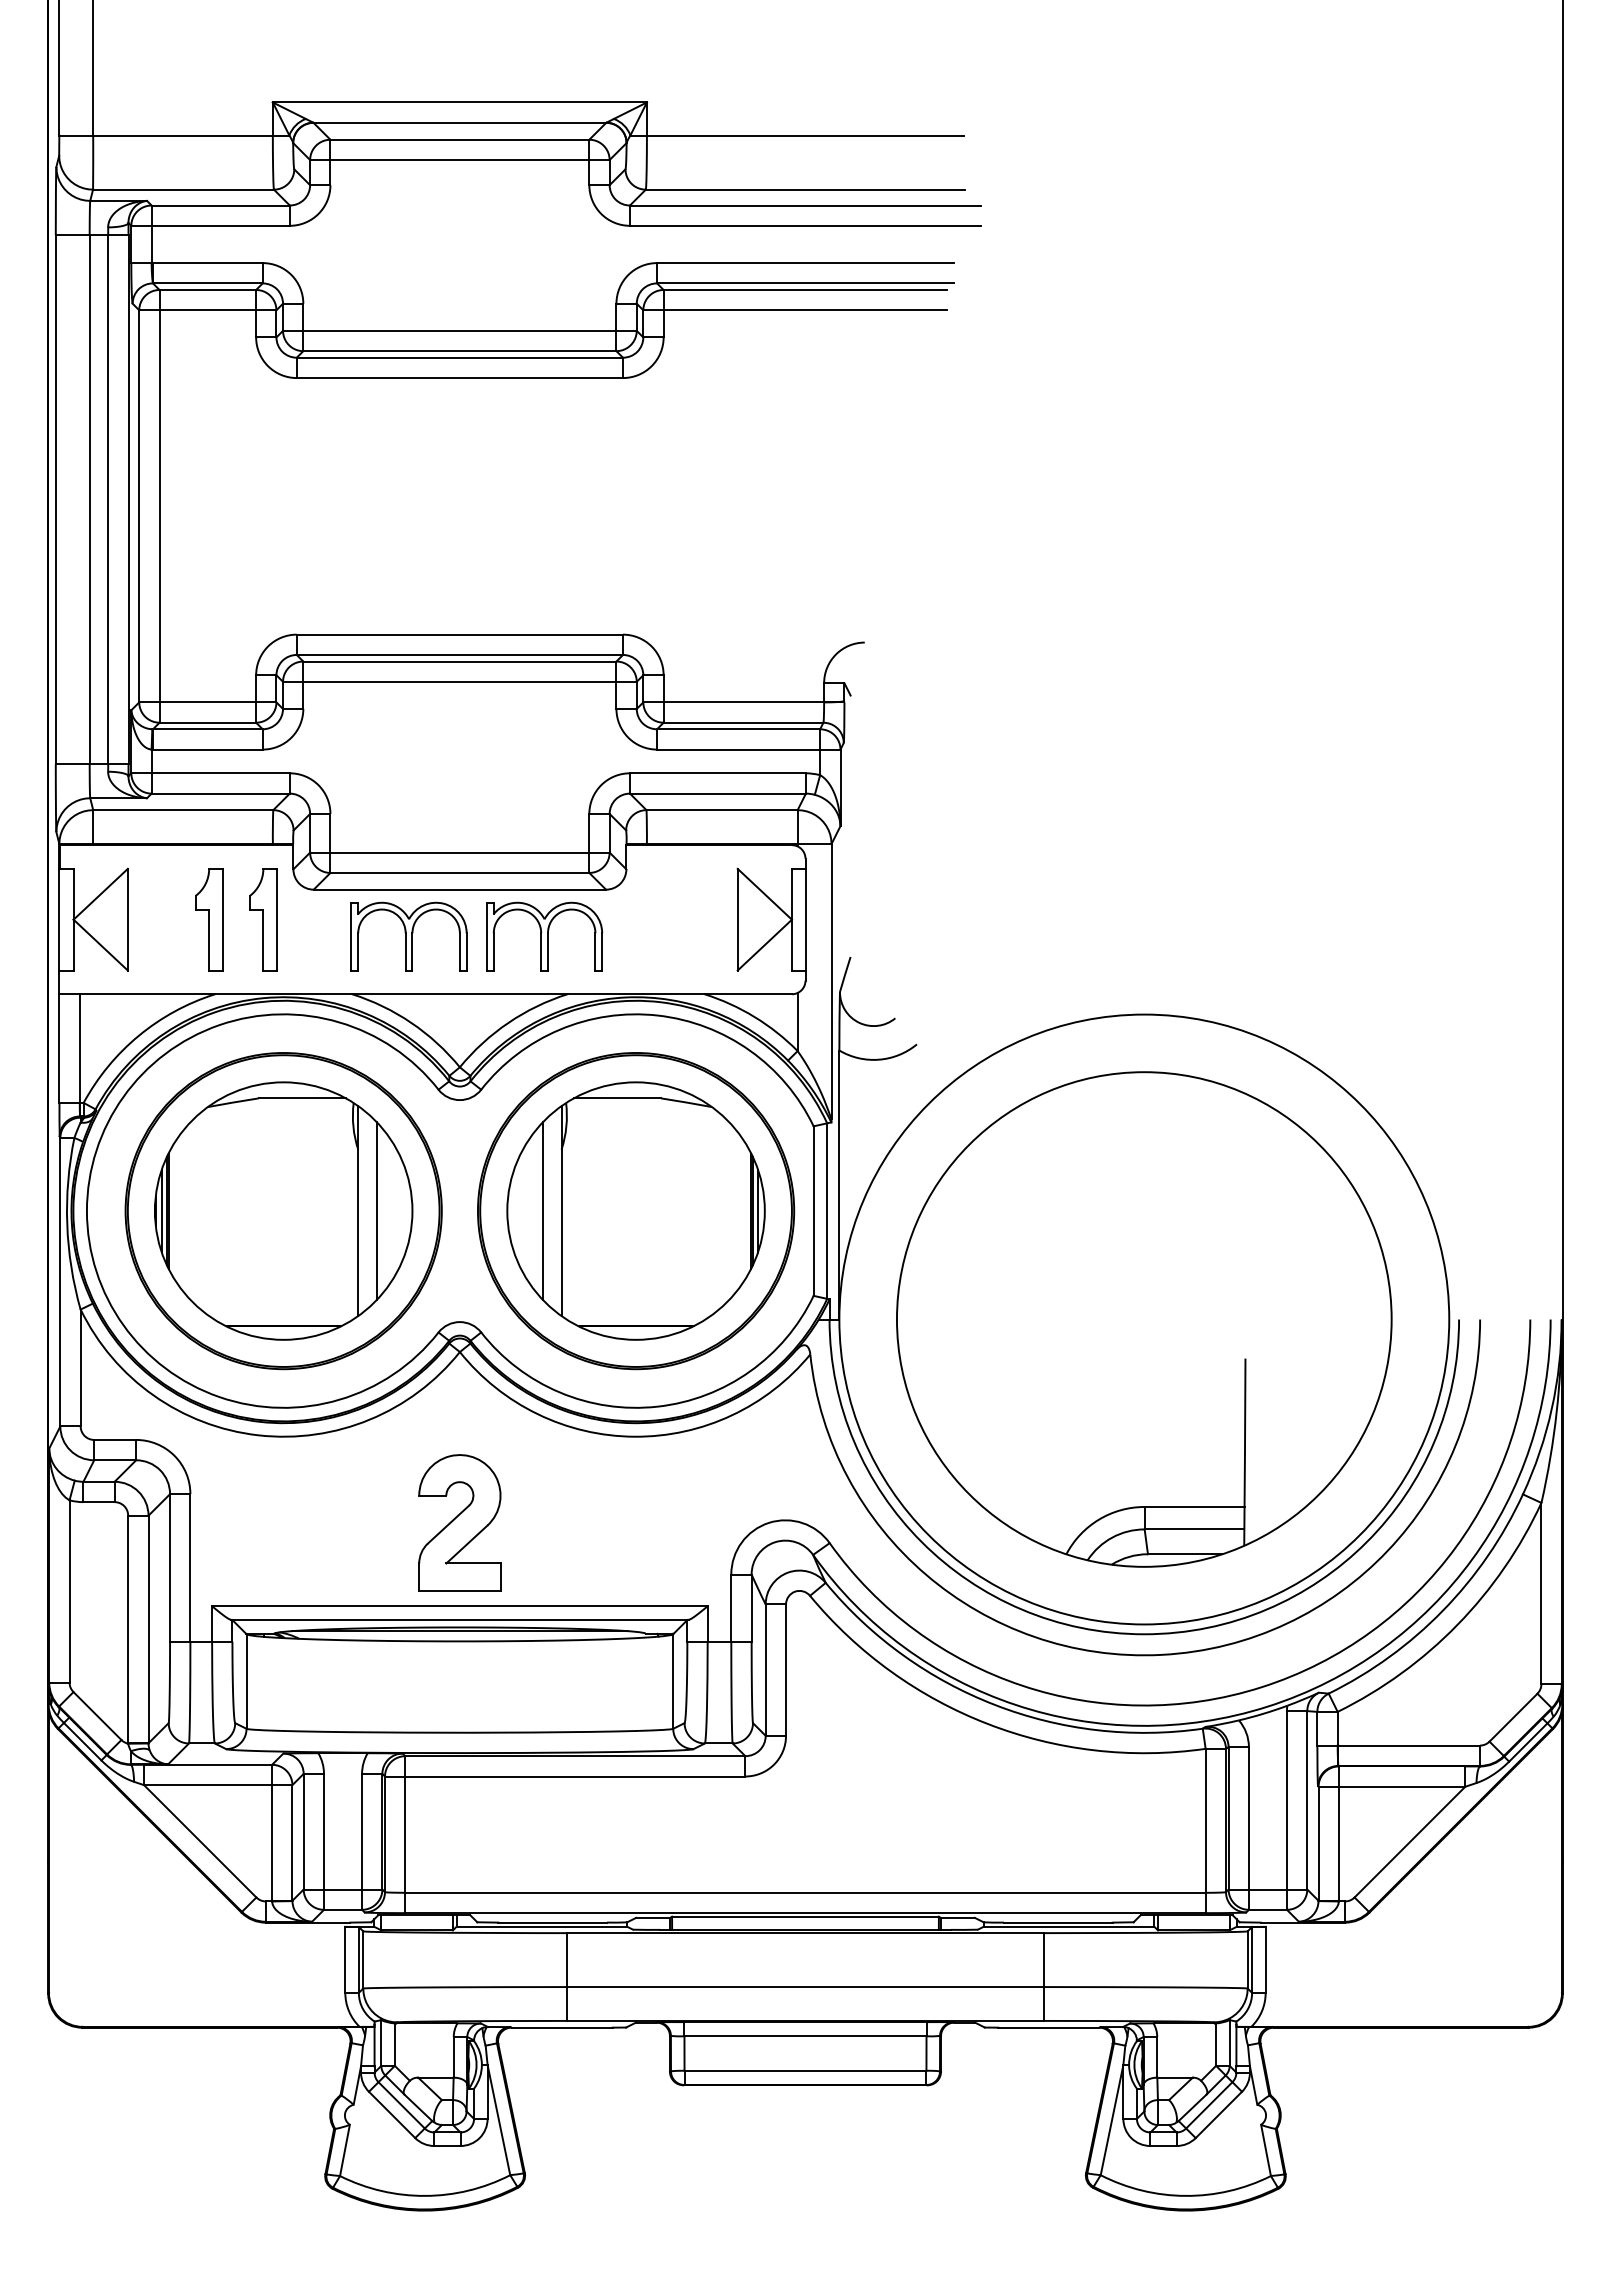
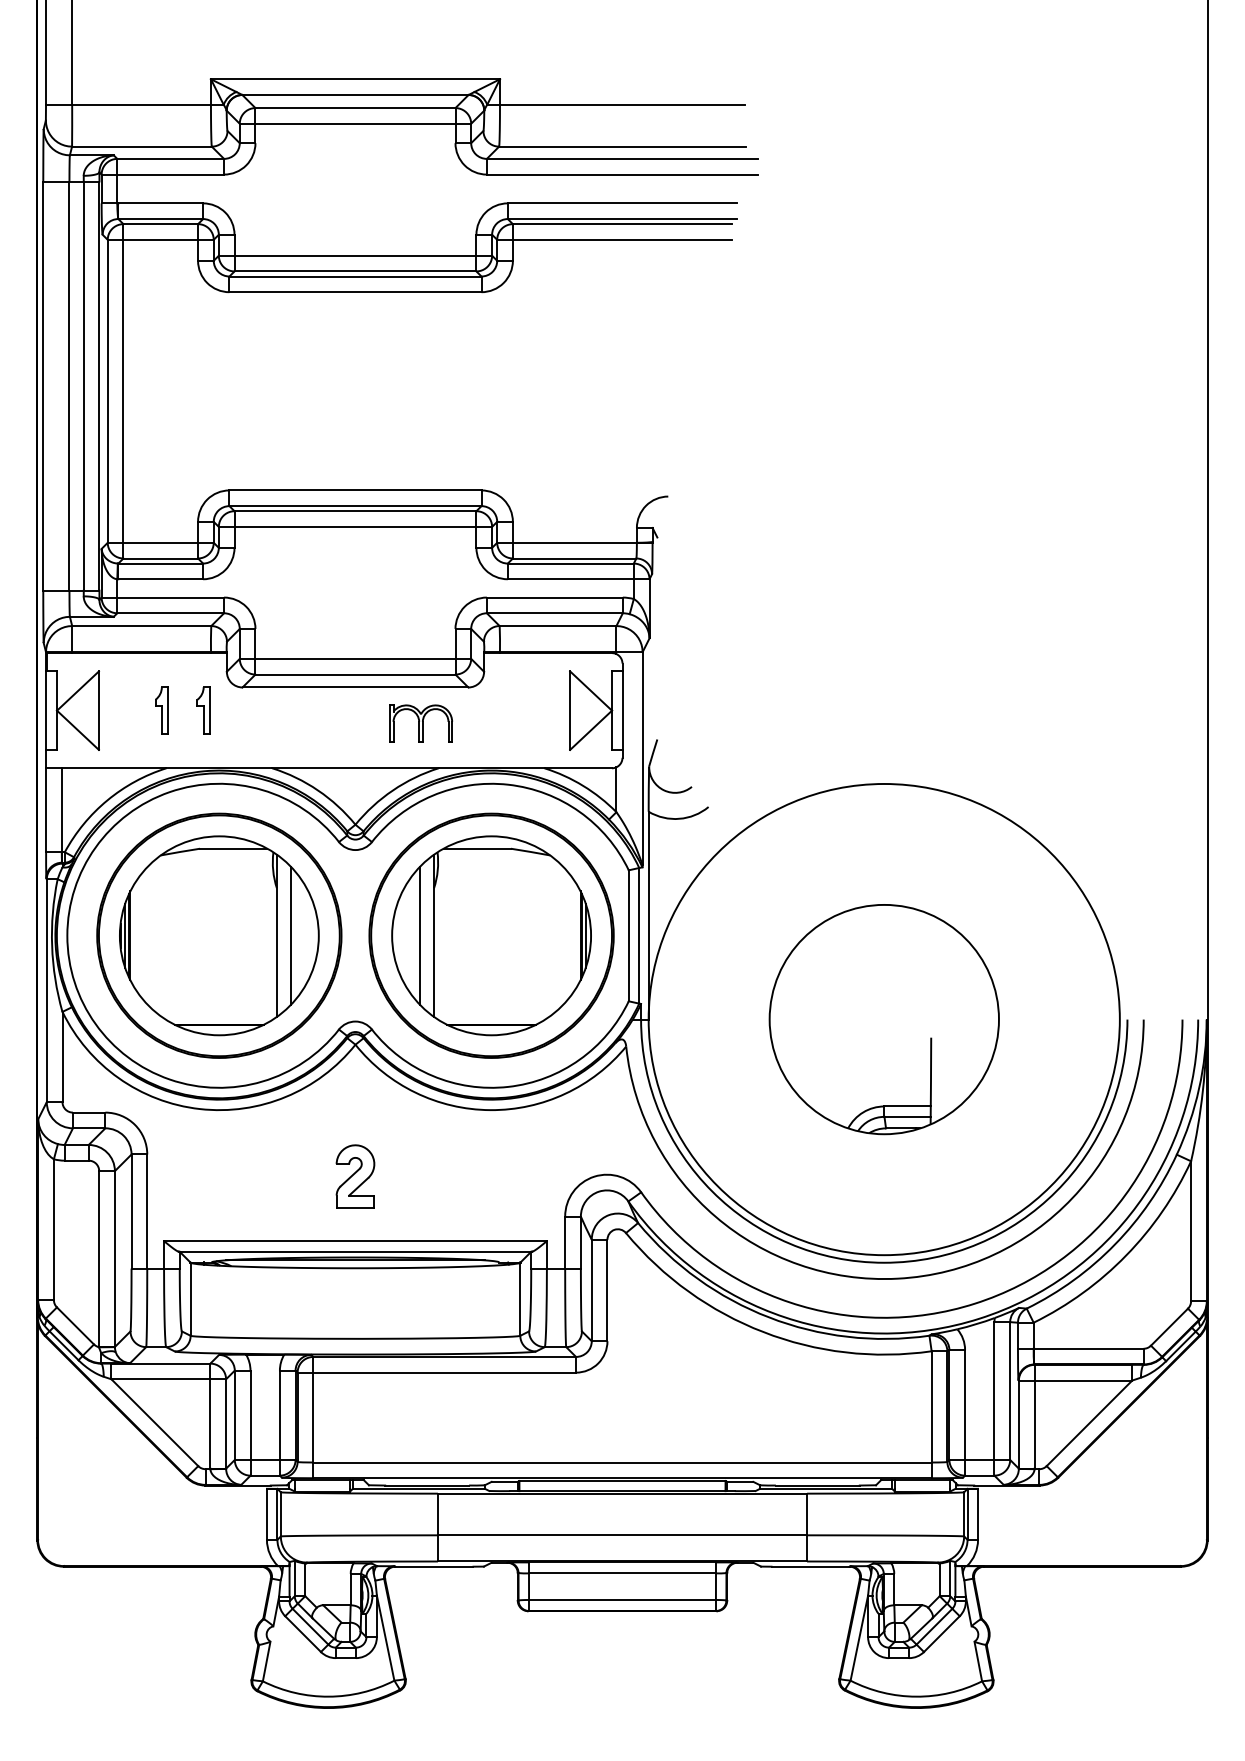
part: (209, 919) -> (162, 710), size x0.6
part: (263, 919) -> (203, 710), size x0.6
part: (408, 936) -> (315, 723), removed
part: (544, 936) -> (420, 723), size x0.7
part: (1144, 1319) -> (884, 1019), size x0.6
part: (459, 1522) -> (355, 1176), size x0.6

